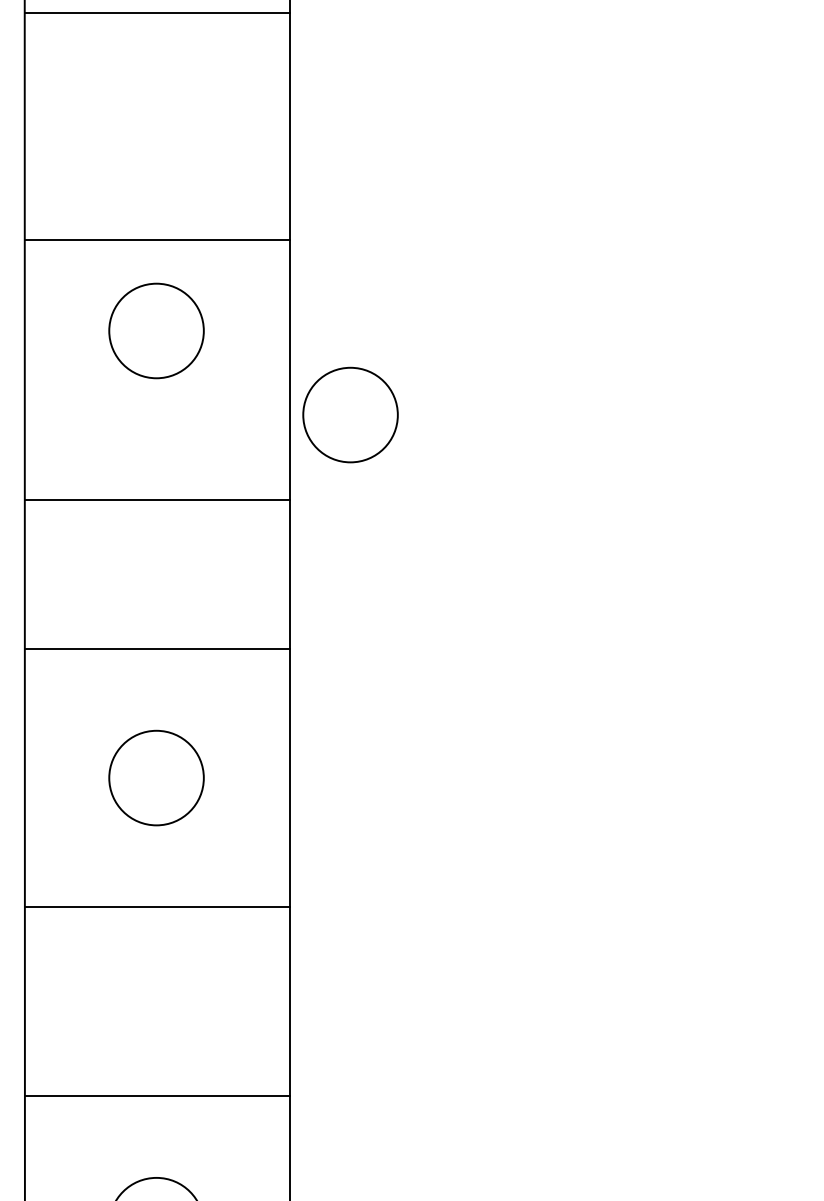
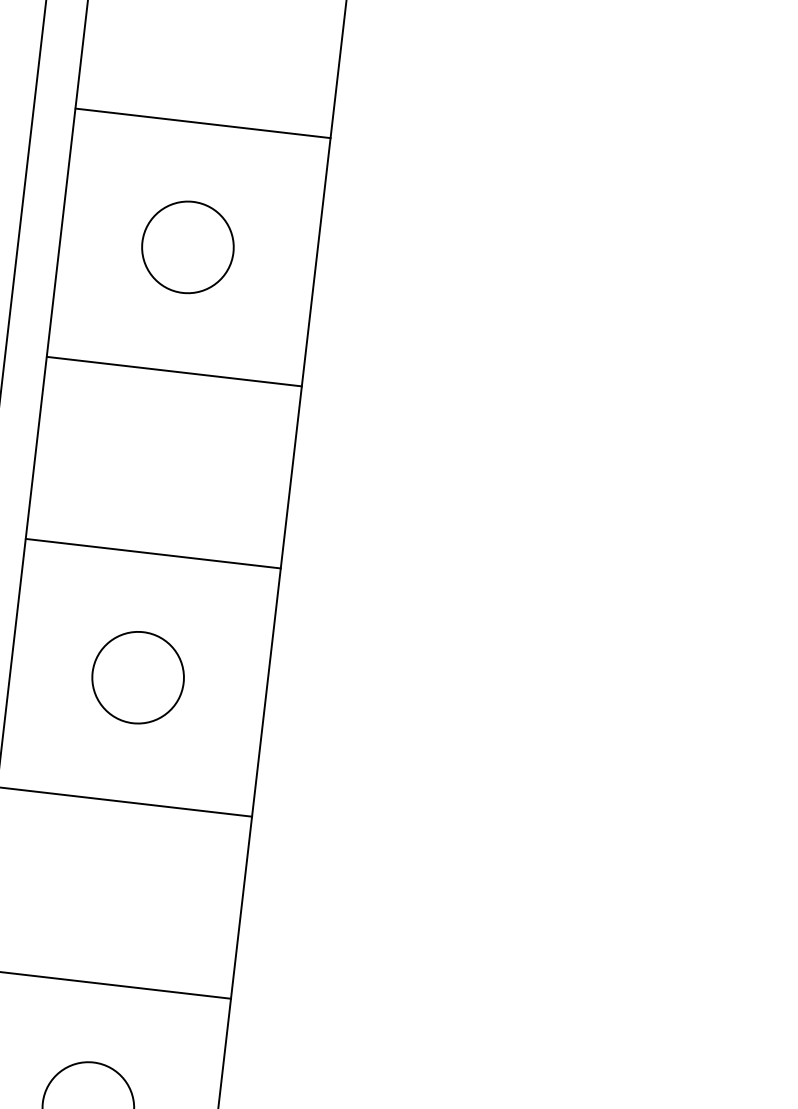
line: (156, 240) -> (202, 123), moved
circle: (350, 414) -> (365, 349), removed
line: (156, 499) -> (173, 371), moved

